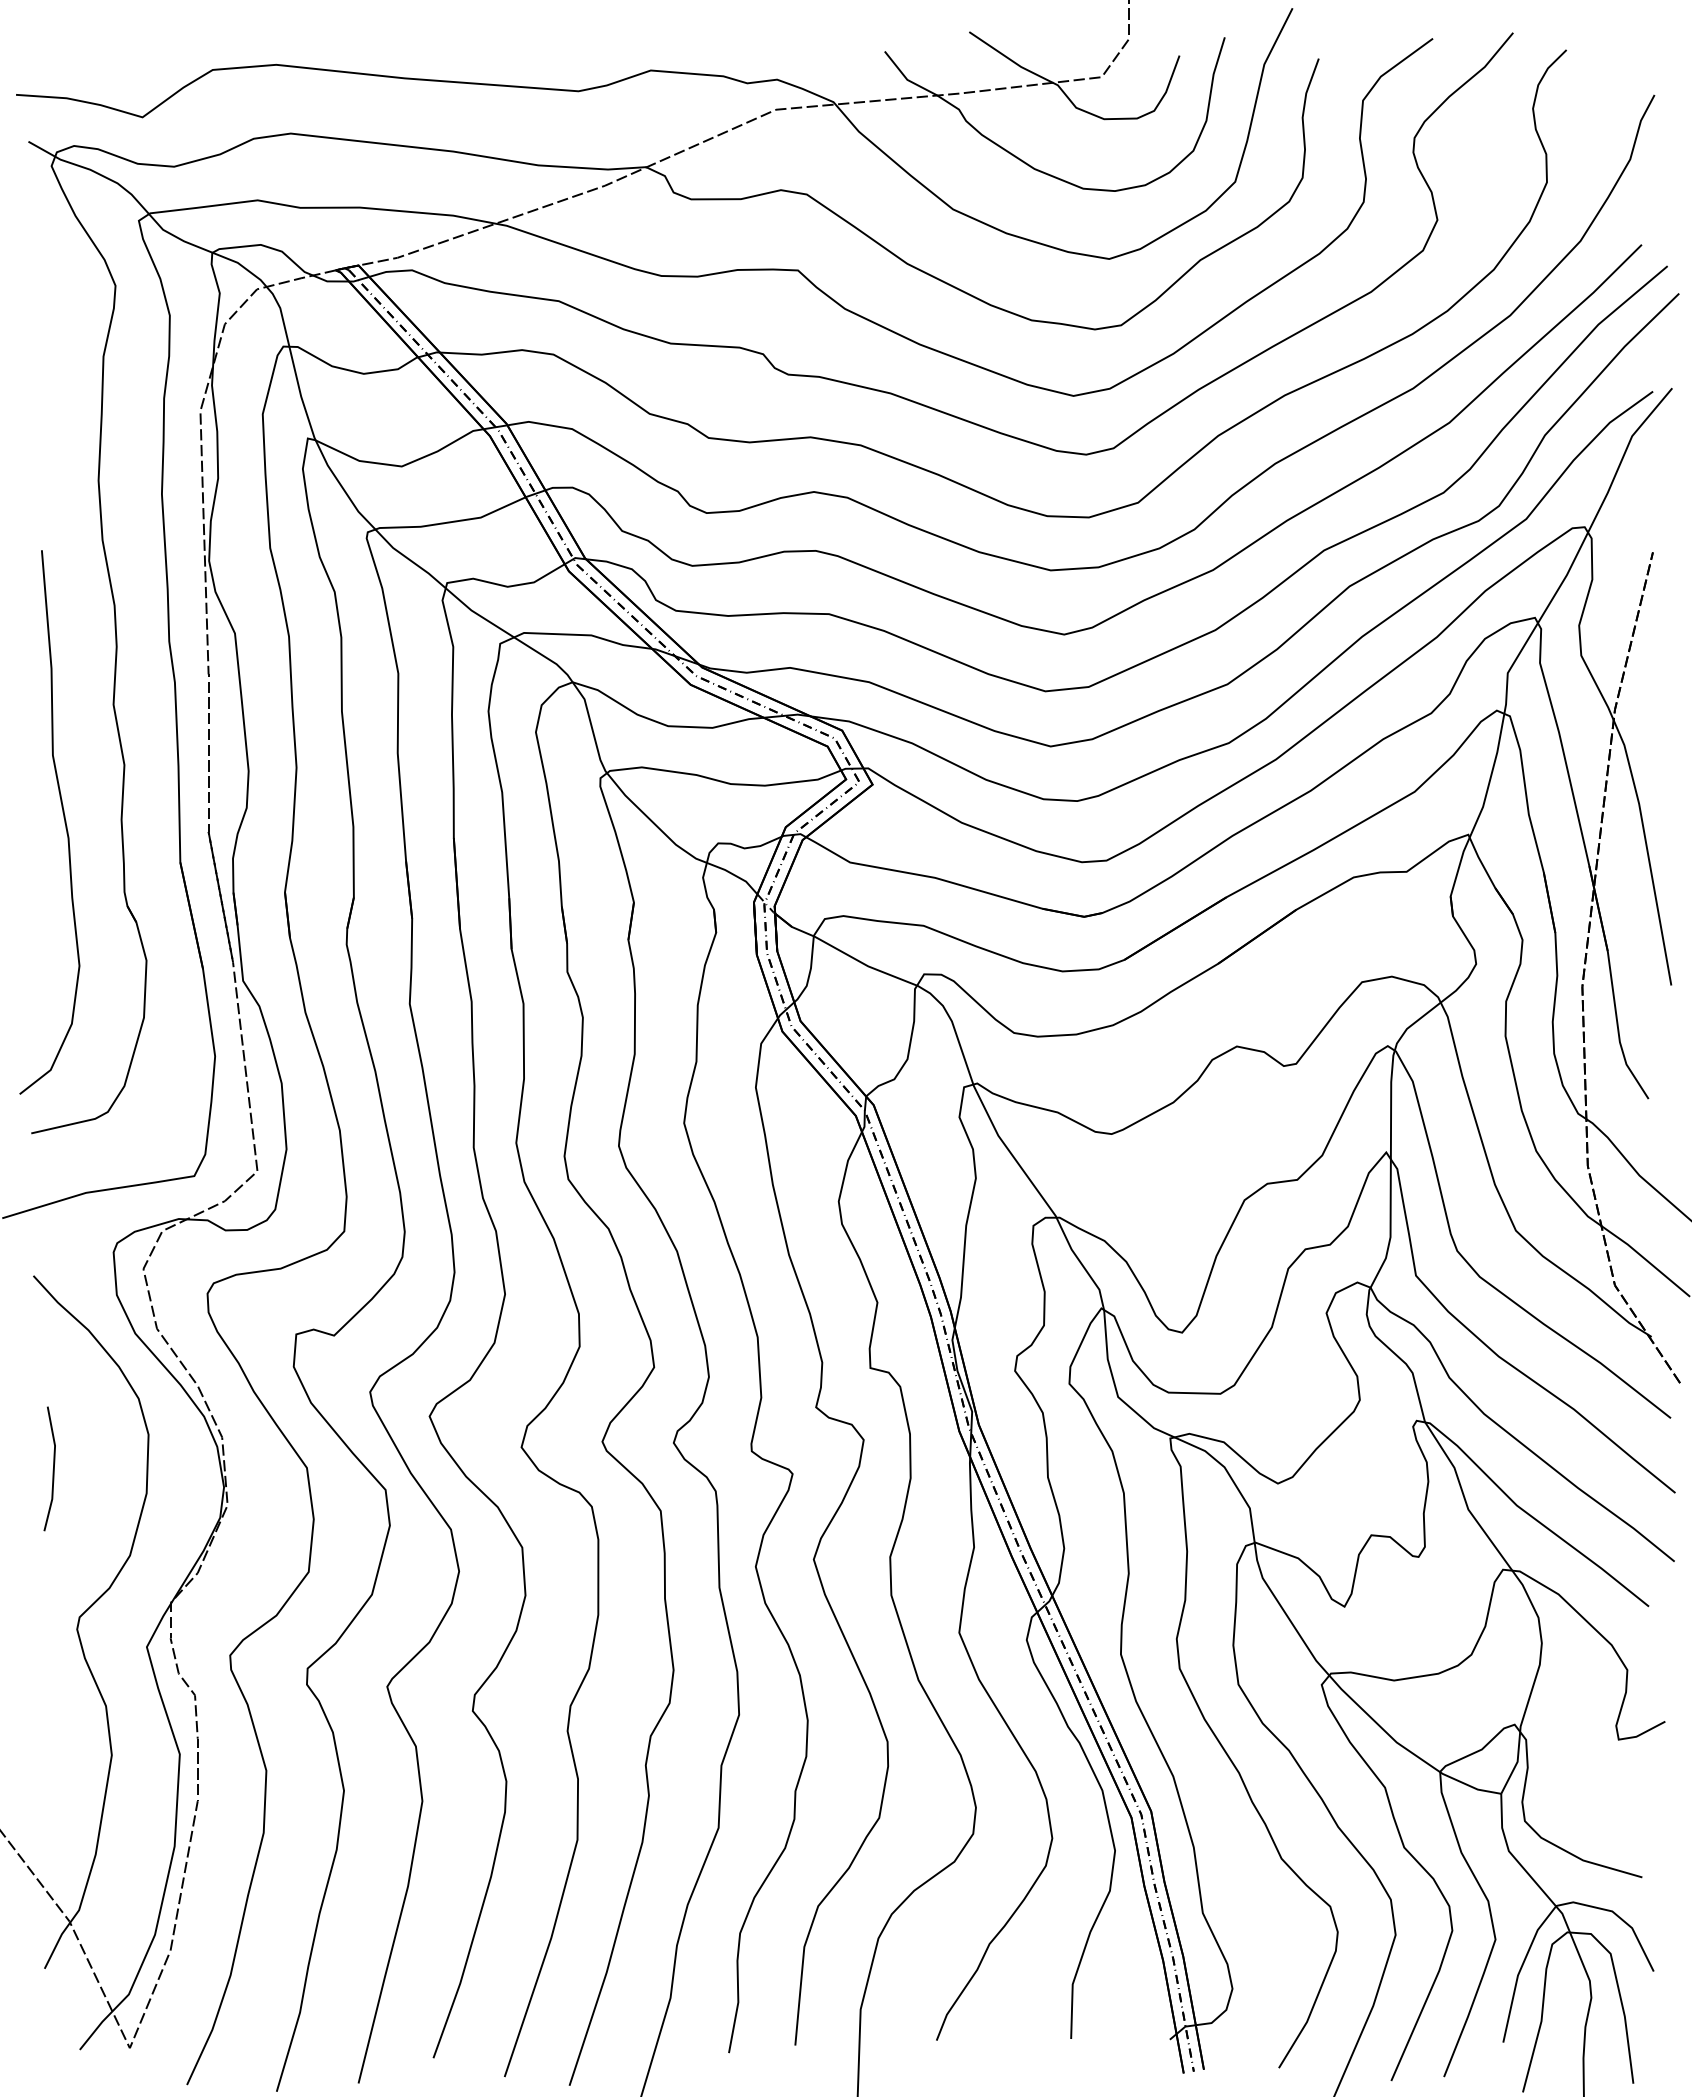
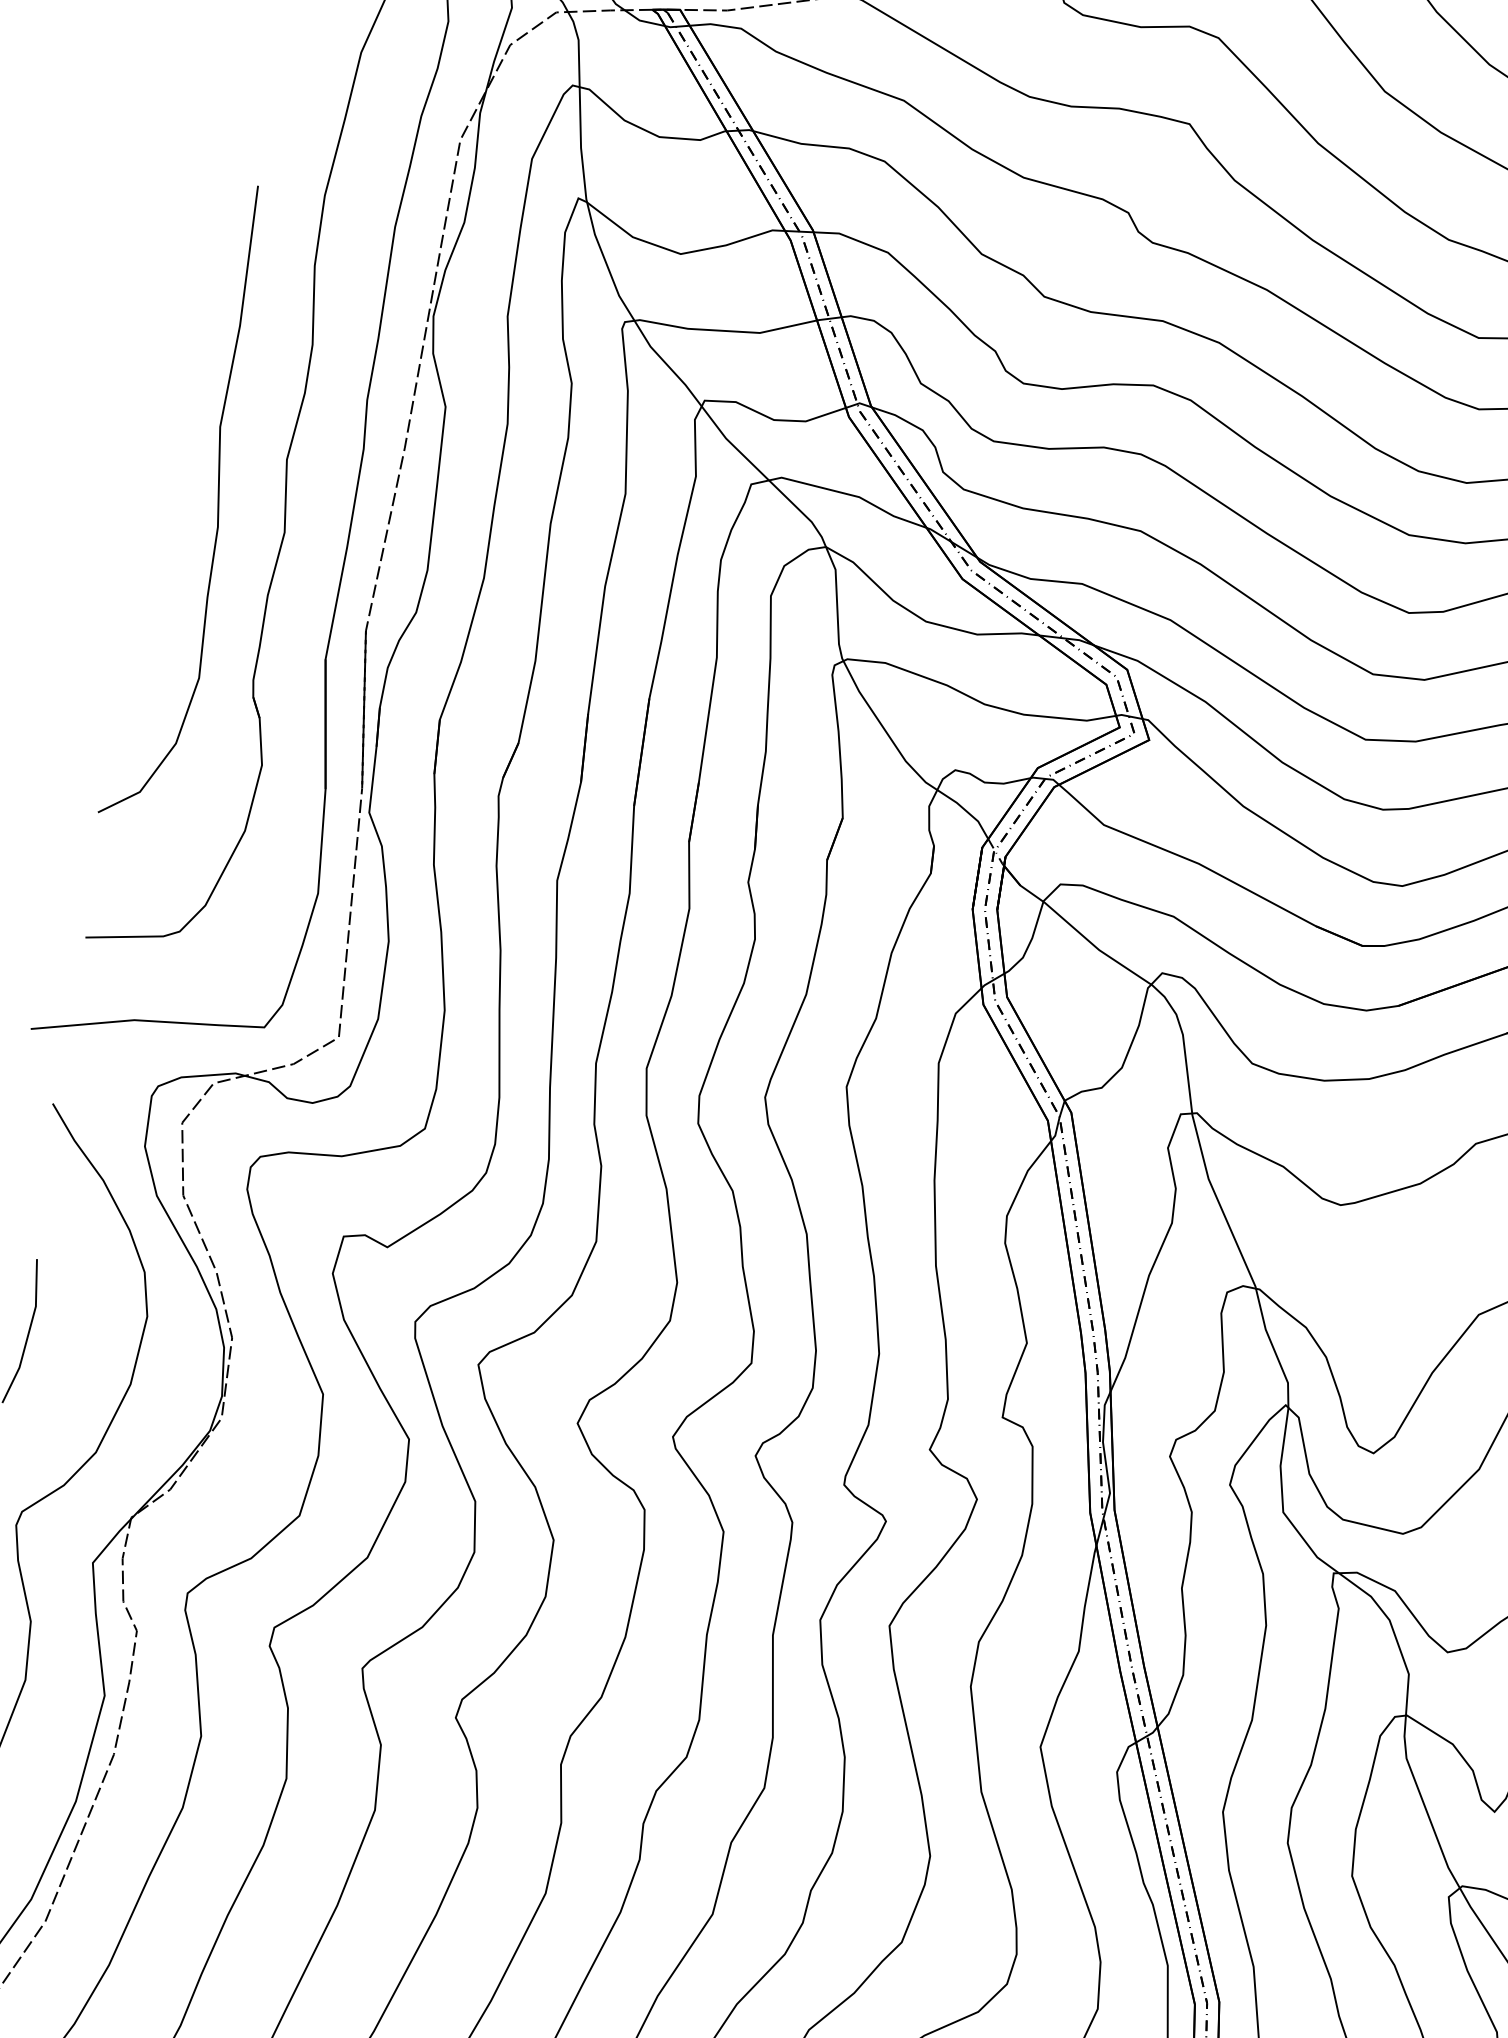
curve: (63, 818) -> (216, 502), moved

